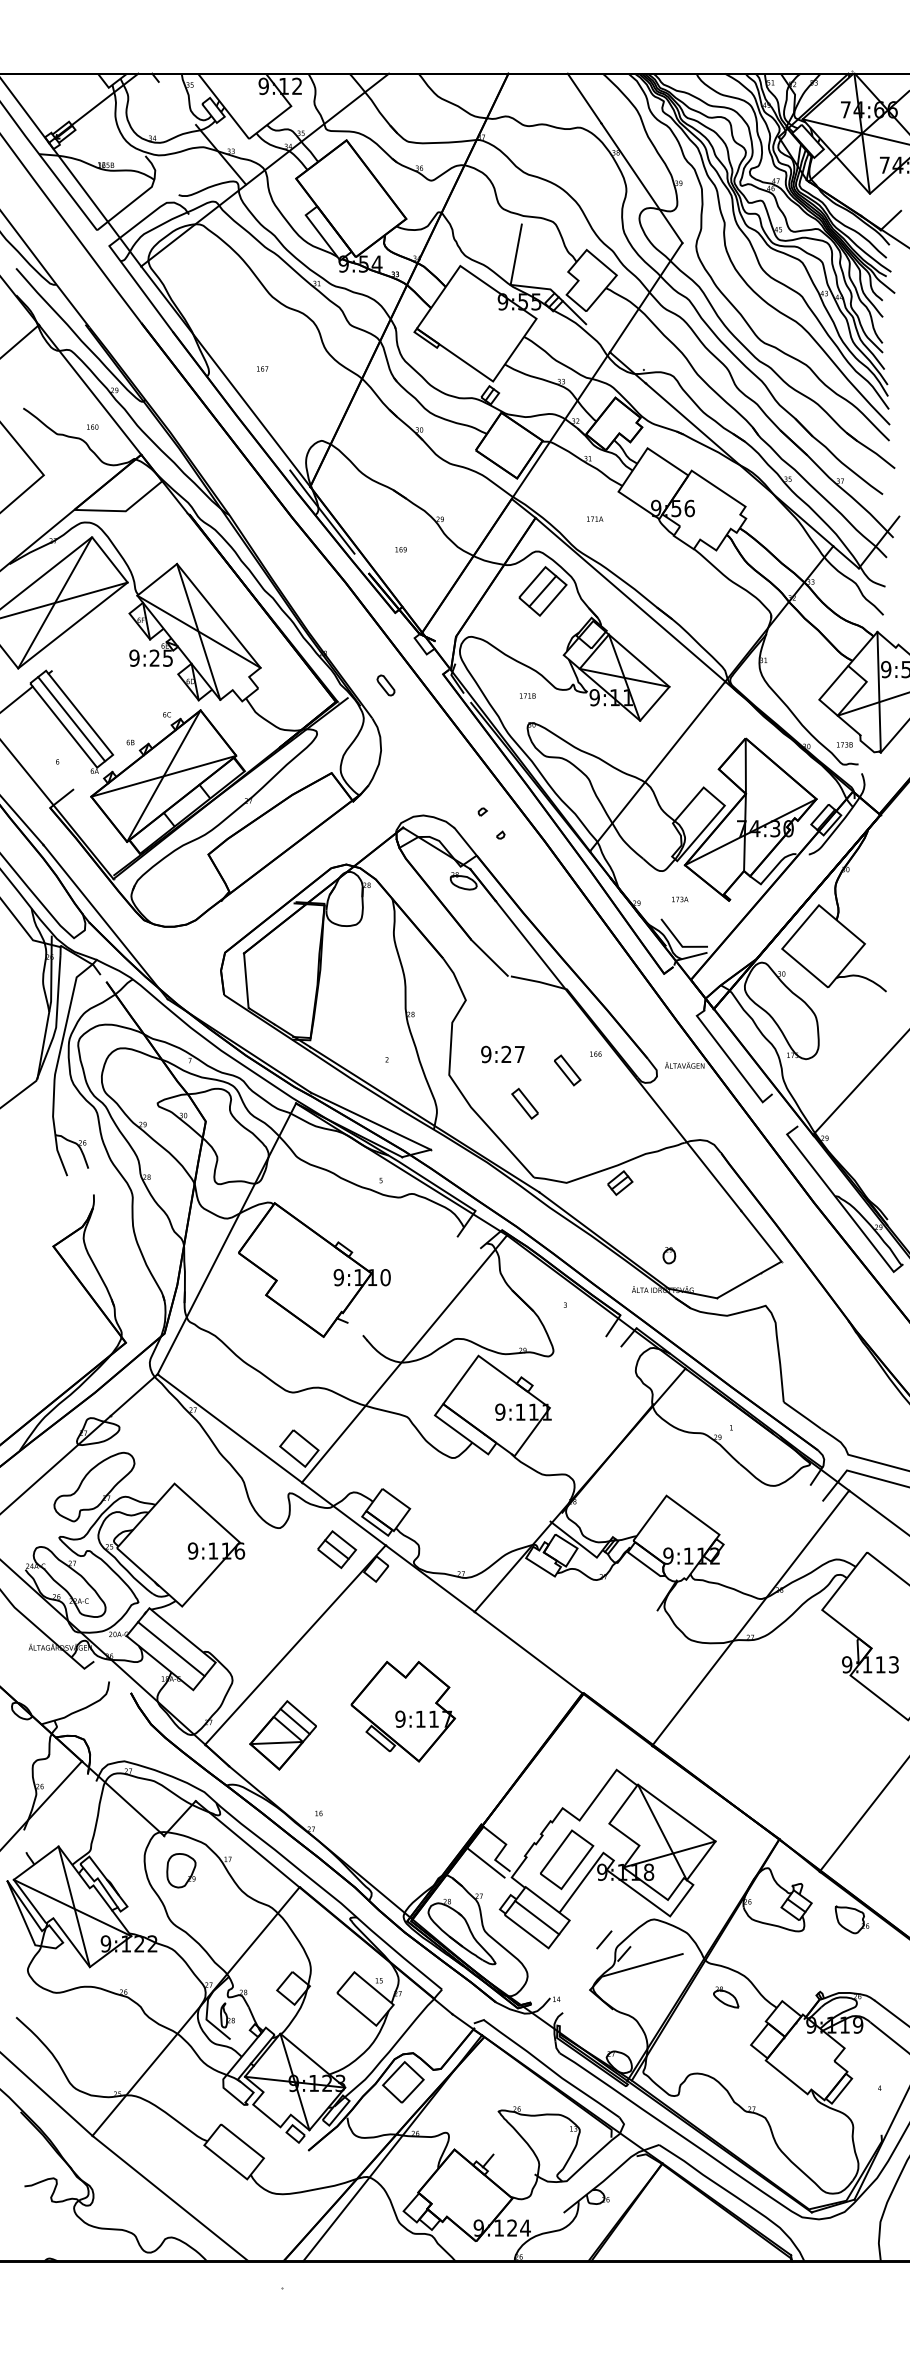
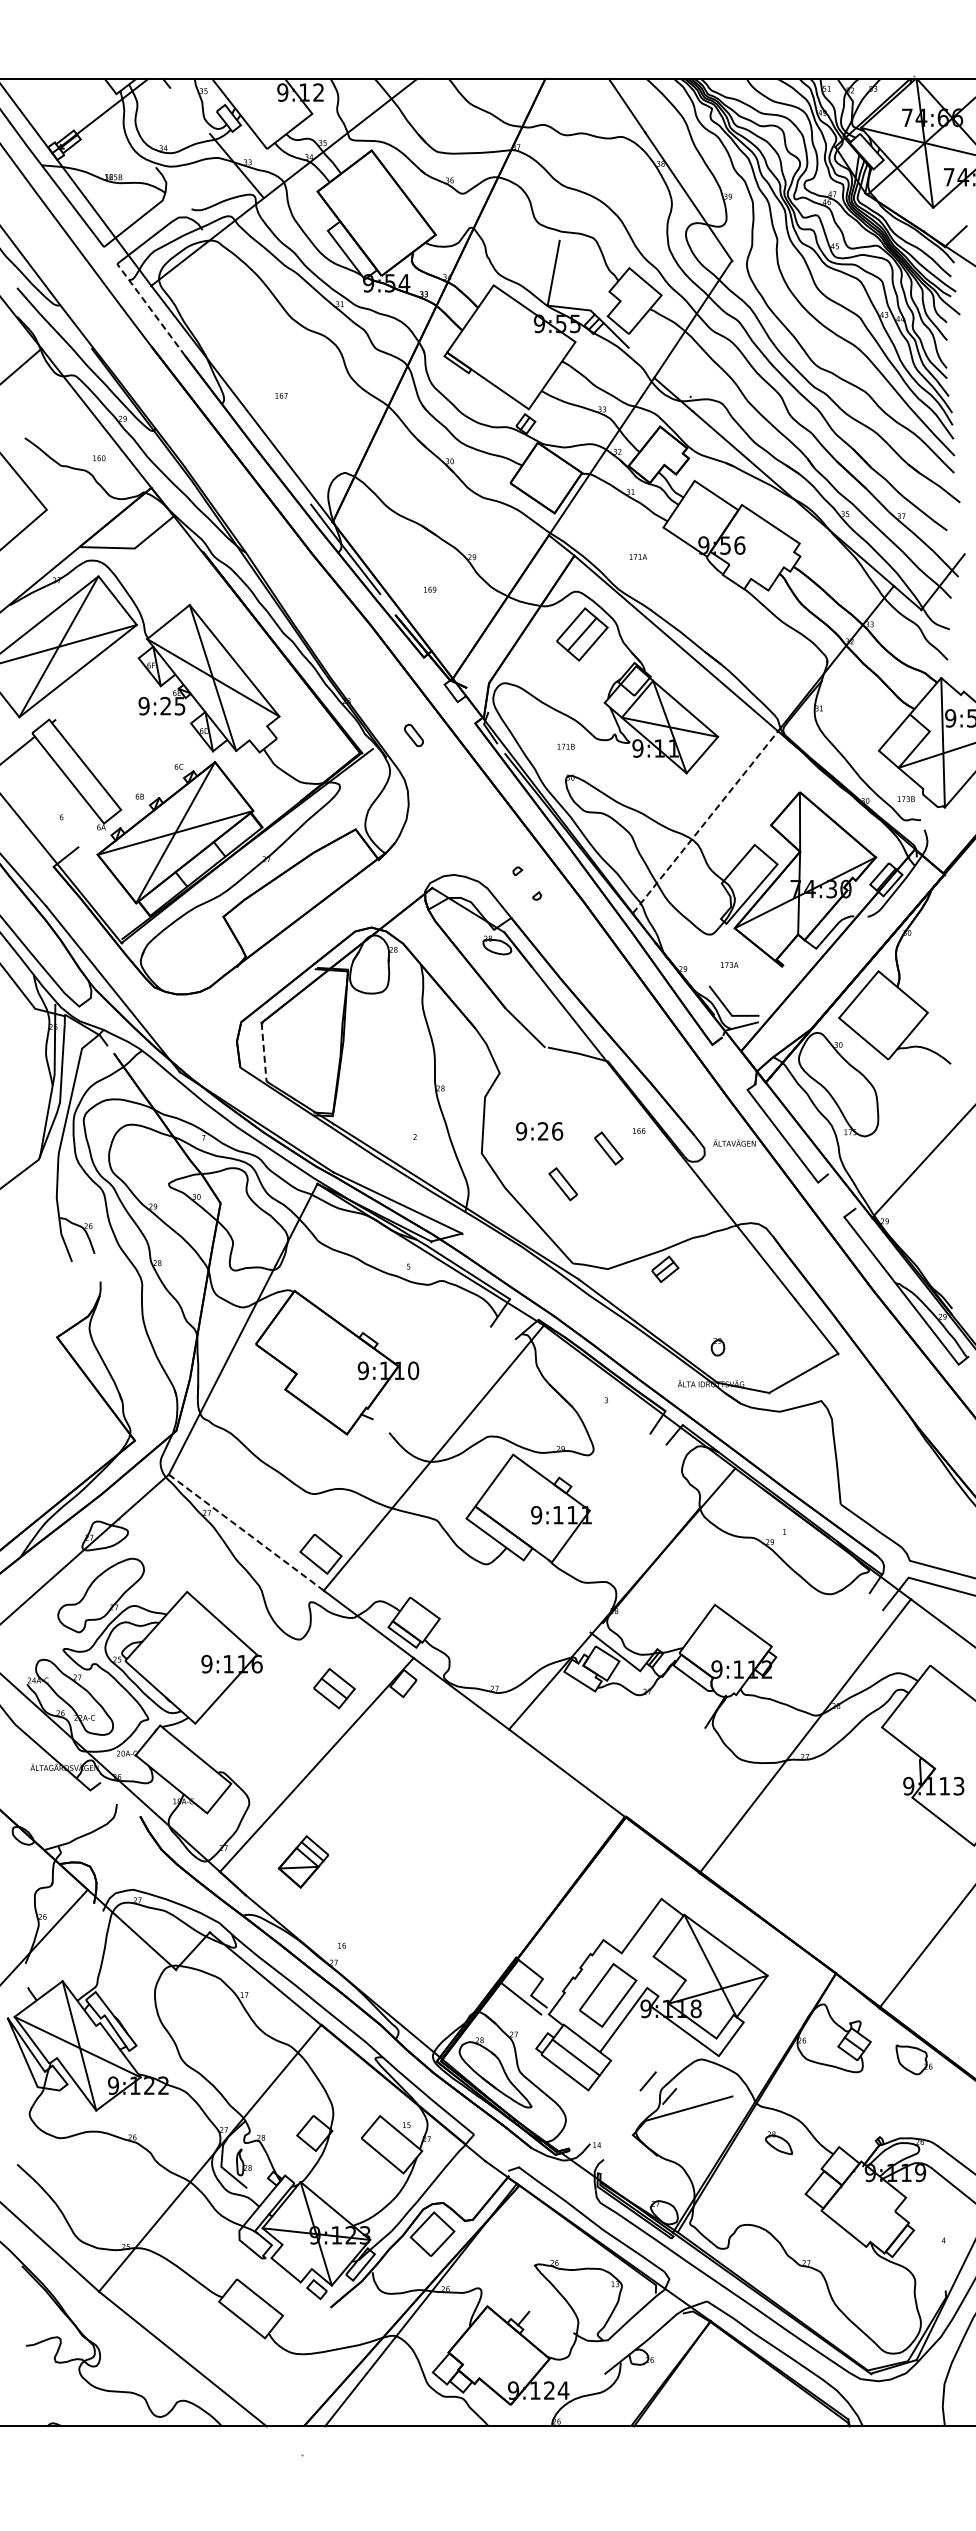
line: (140, 288) -> (150, 309), solid -> dashed
line: (71, 719) -> (76, 771), removed
line: (657, 765) -> (705, 821), solid -> dashed
line: (246, 980) -> (264, 1052), solid -> dashed
text: (519, 1054) -> (557, 1131), 9:27 -> 9:26
line: (229, 1428) -> (246, 1532), solid -> dashed
part: (337, 1549) -> (334, 1688), moved
line: (171, 1649) -> (183, 1769), removed
part: (403, 1711) -> (432, 1836), removed
part: (283, 1734) -> (303, 1861), size x0.7
part: (181, 1871) -> (194, 2007), removed

